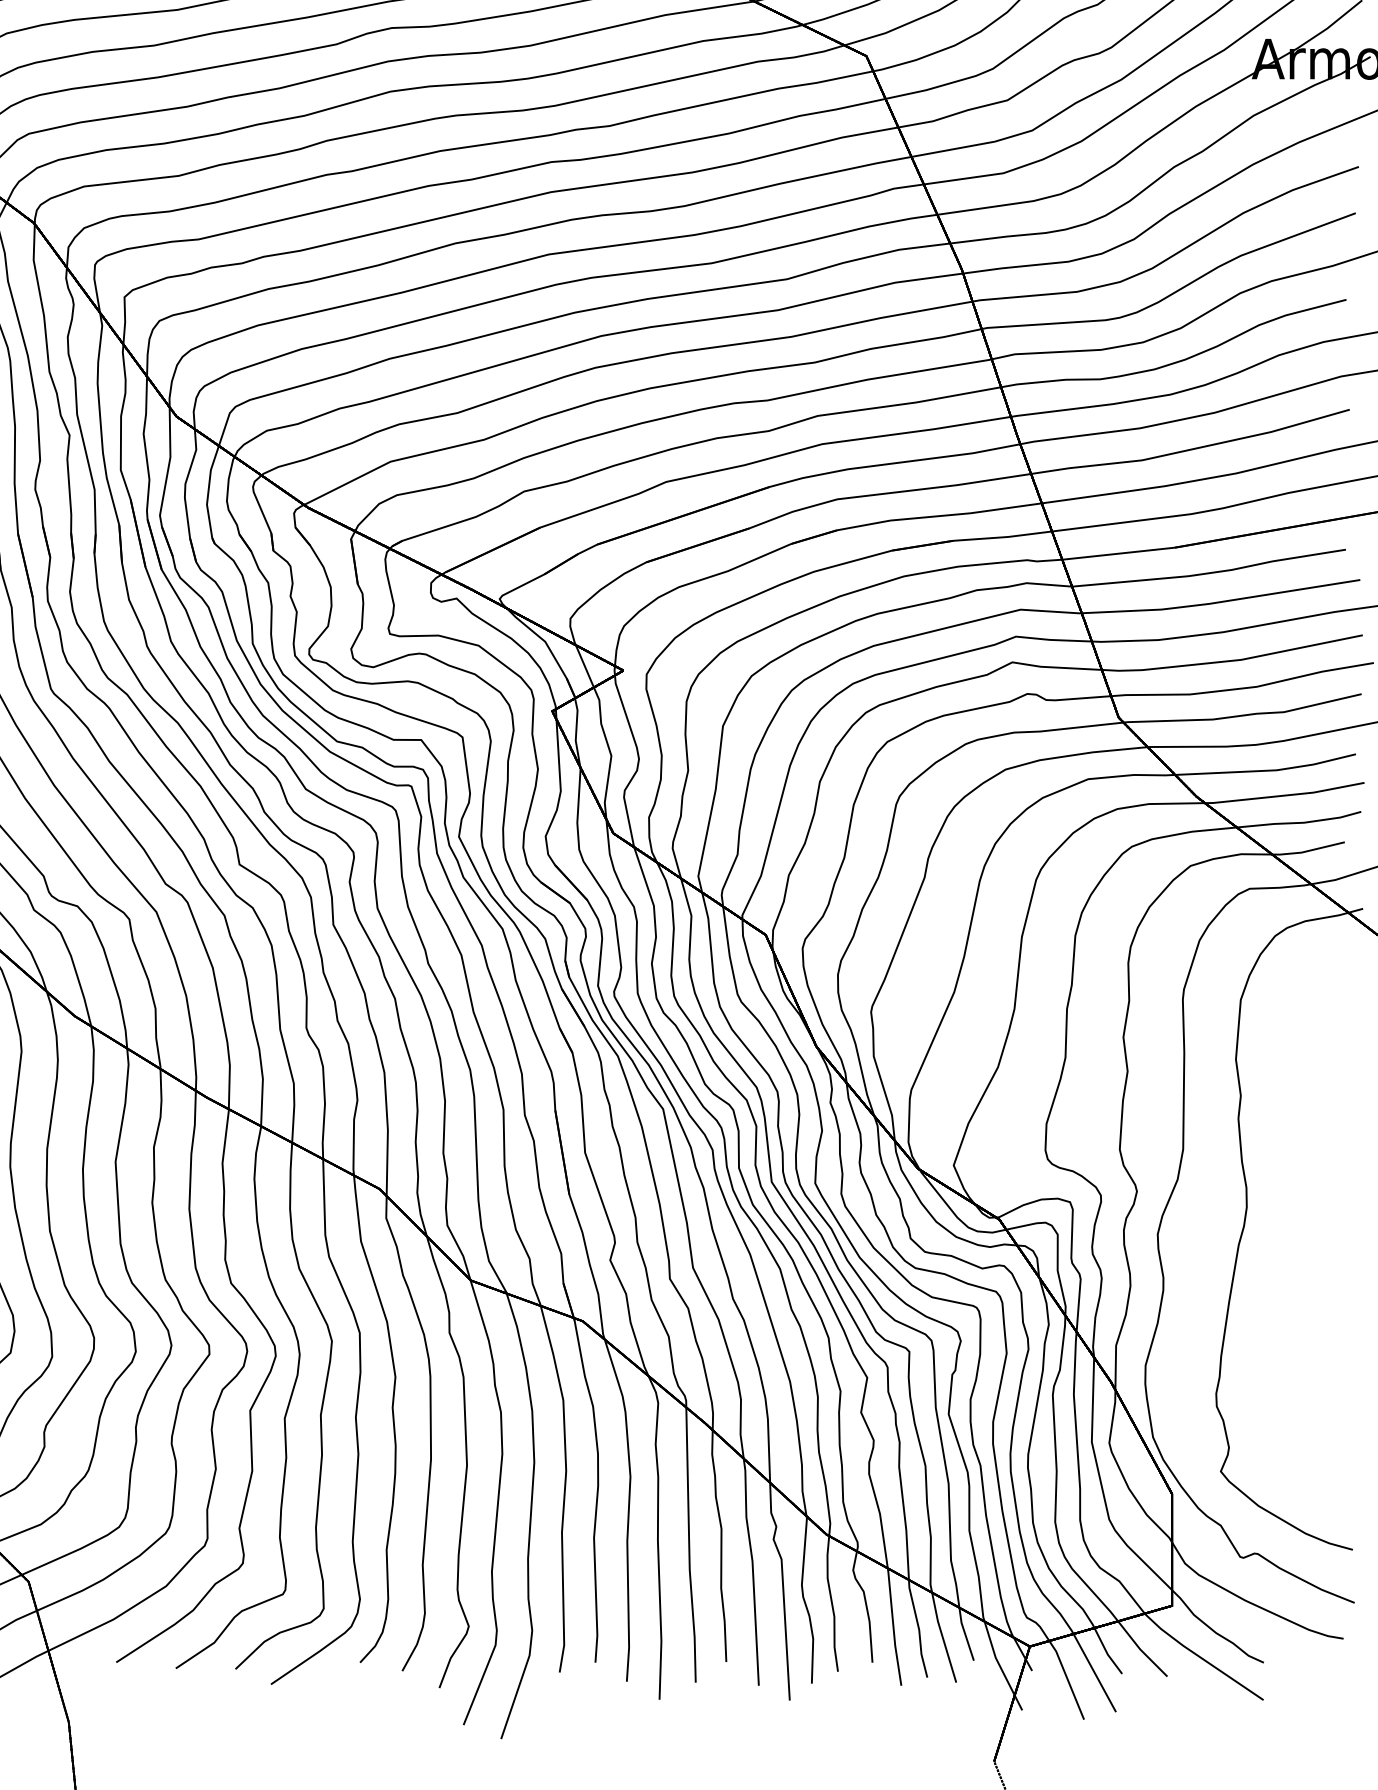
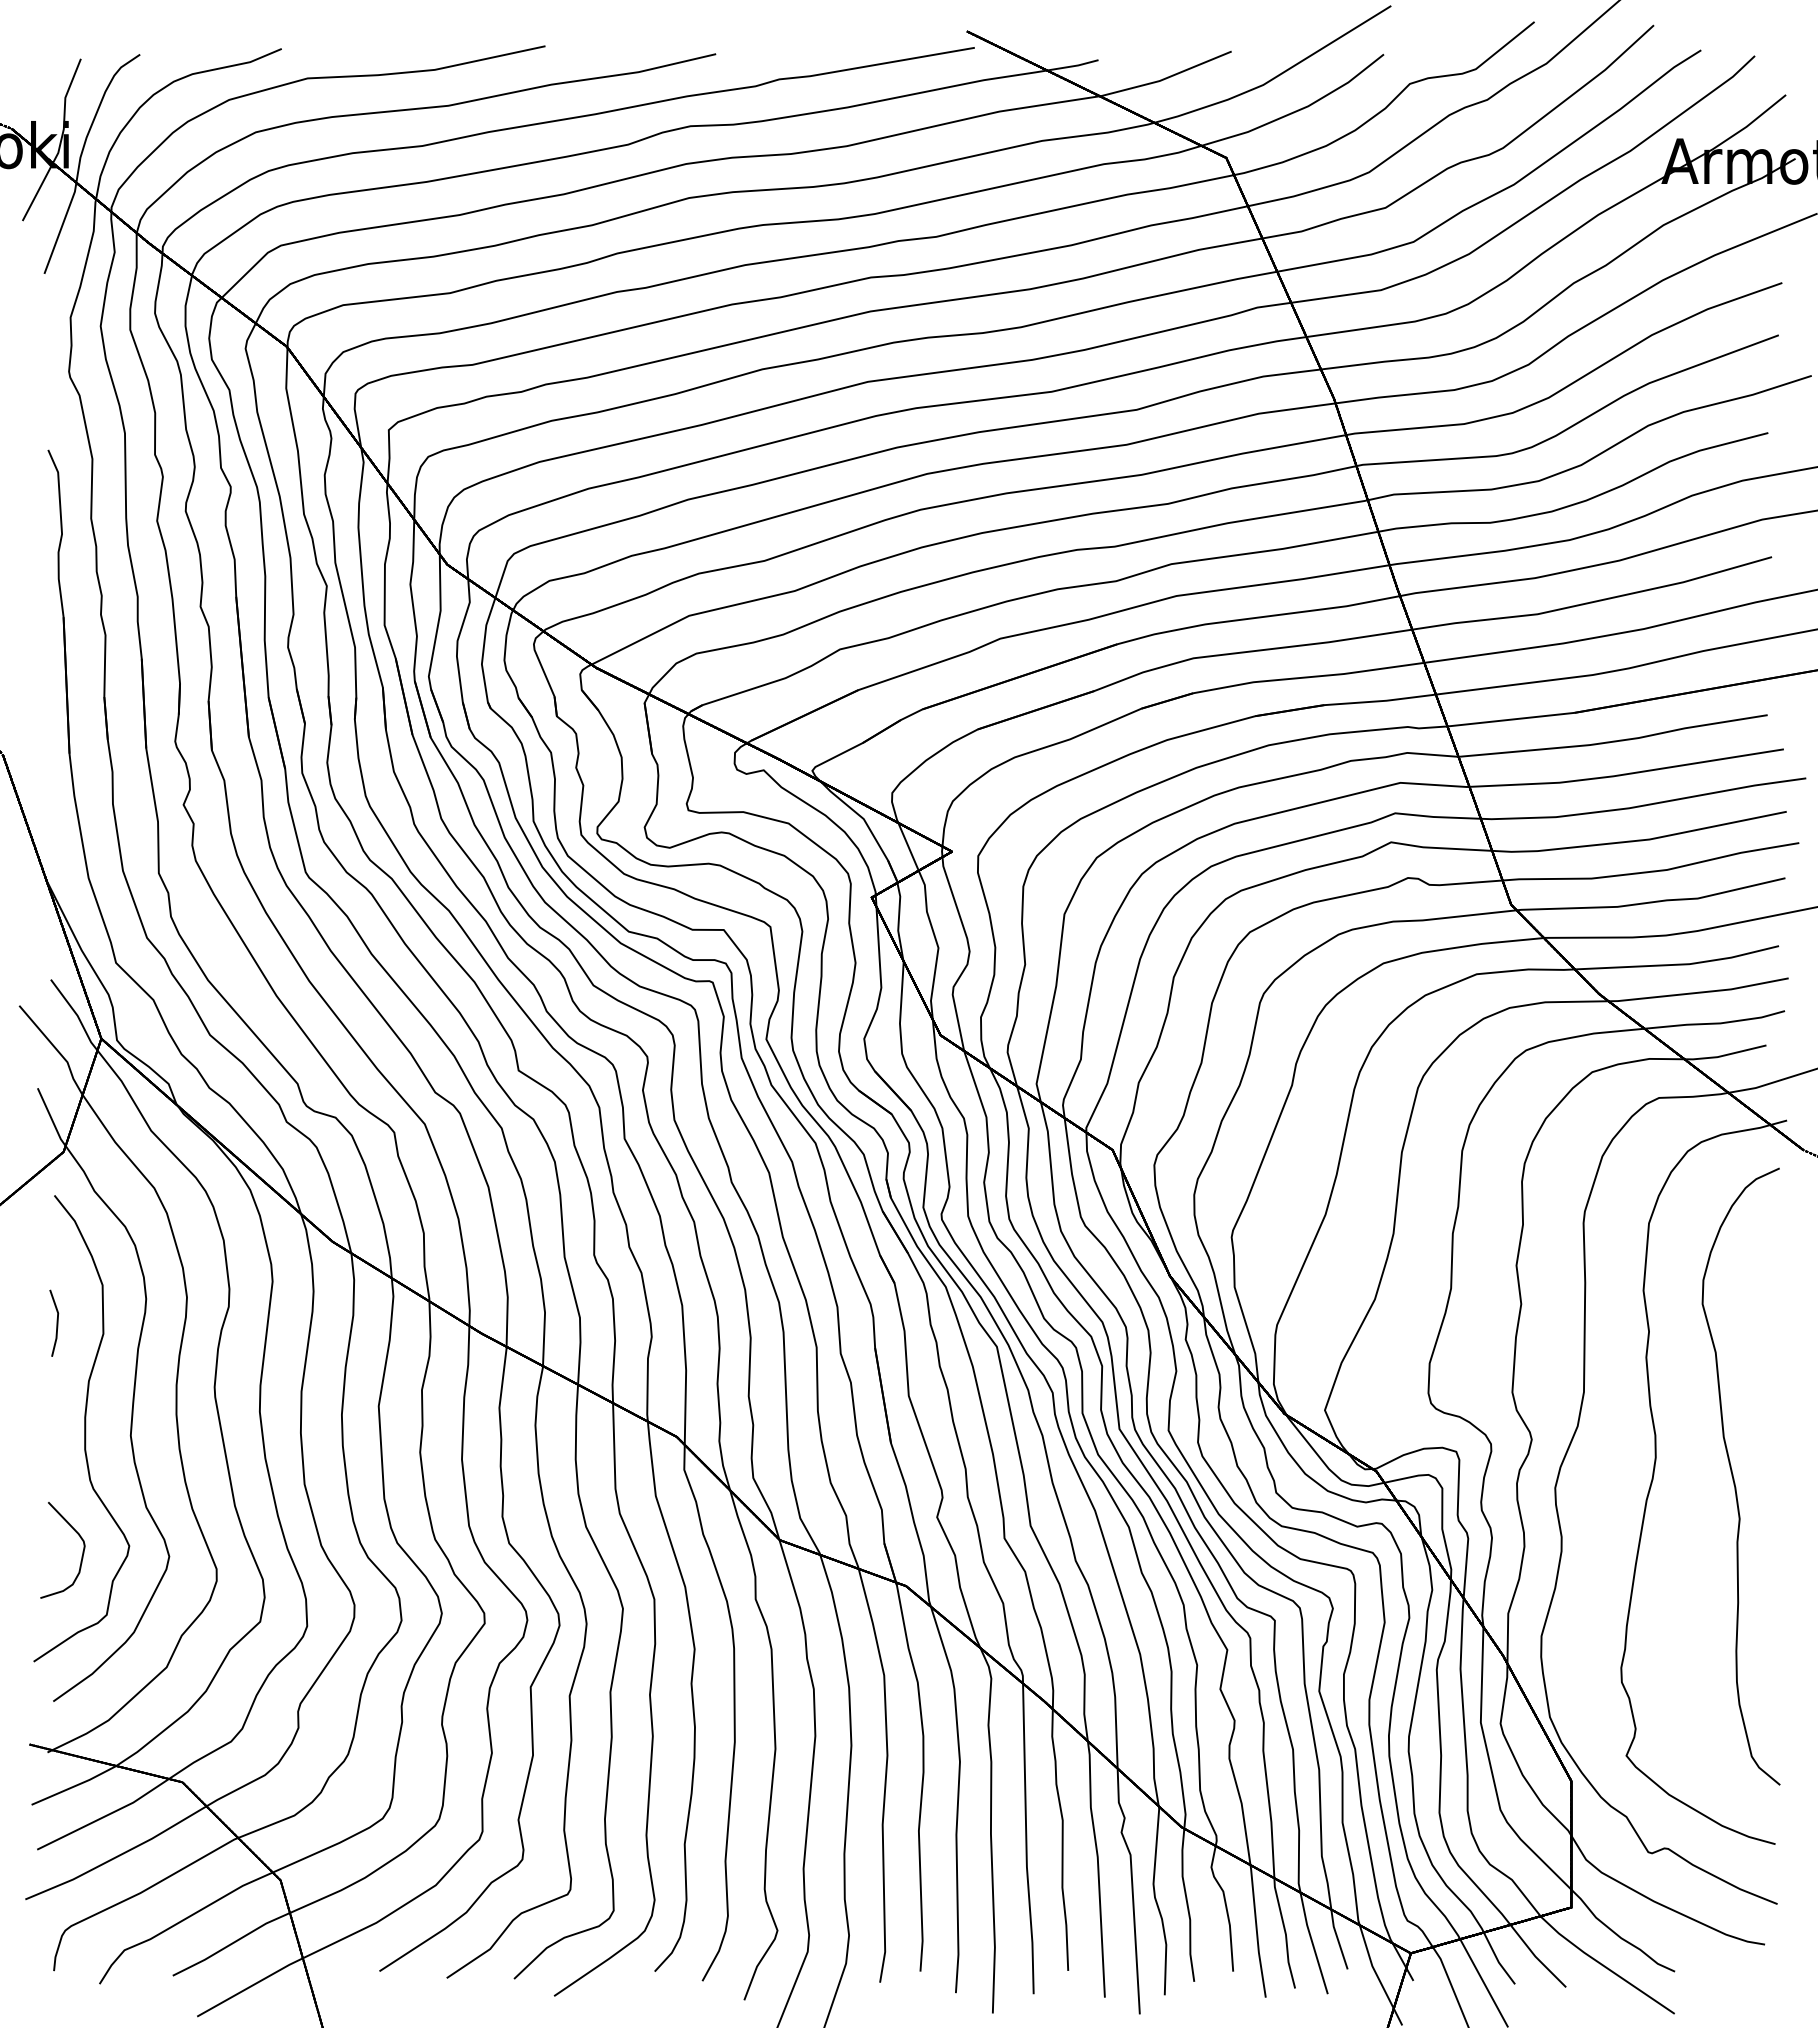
curve: (1316, 1225) -> (1734, 1478), added

